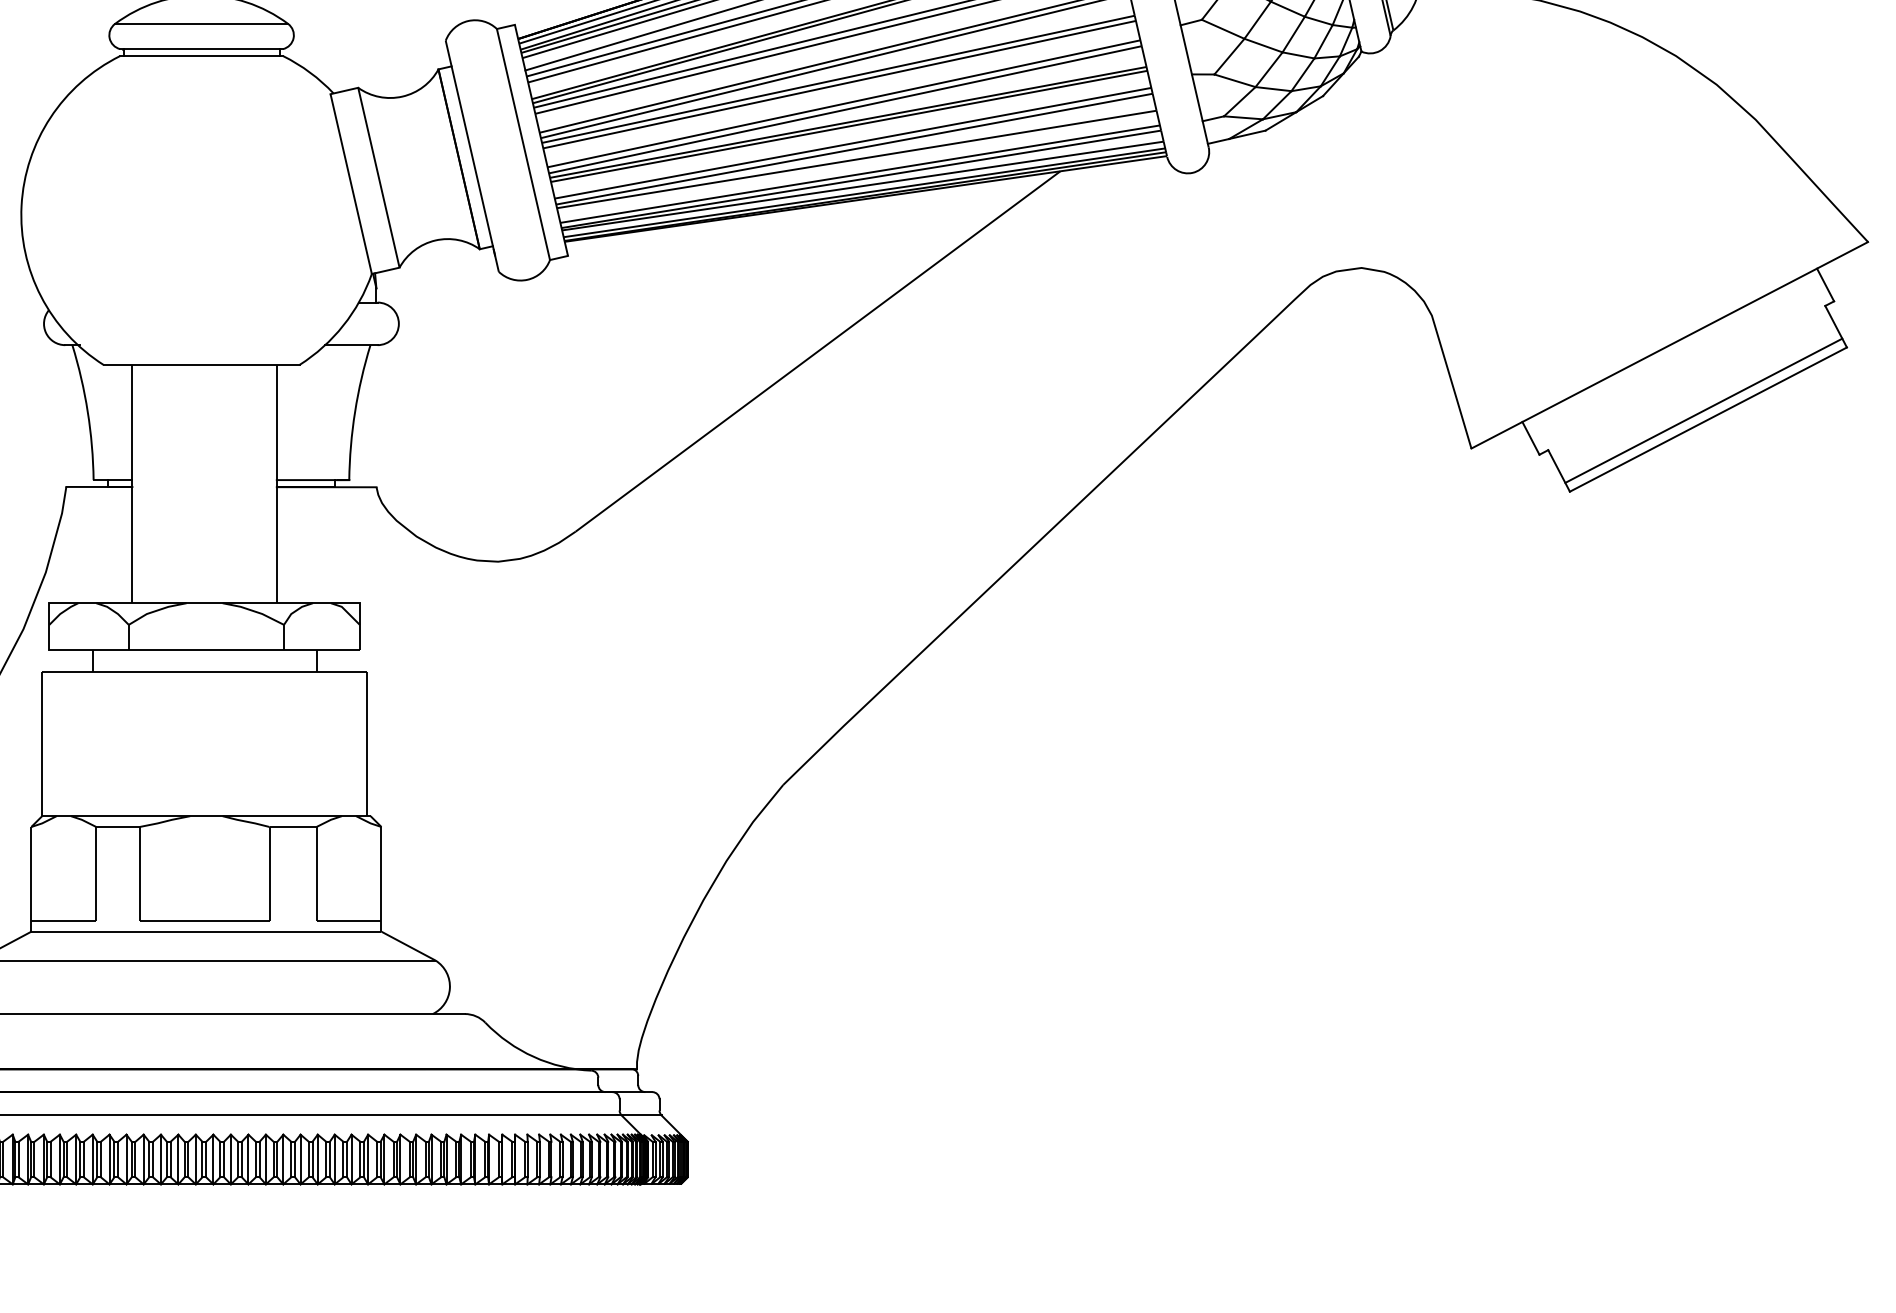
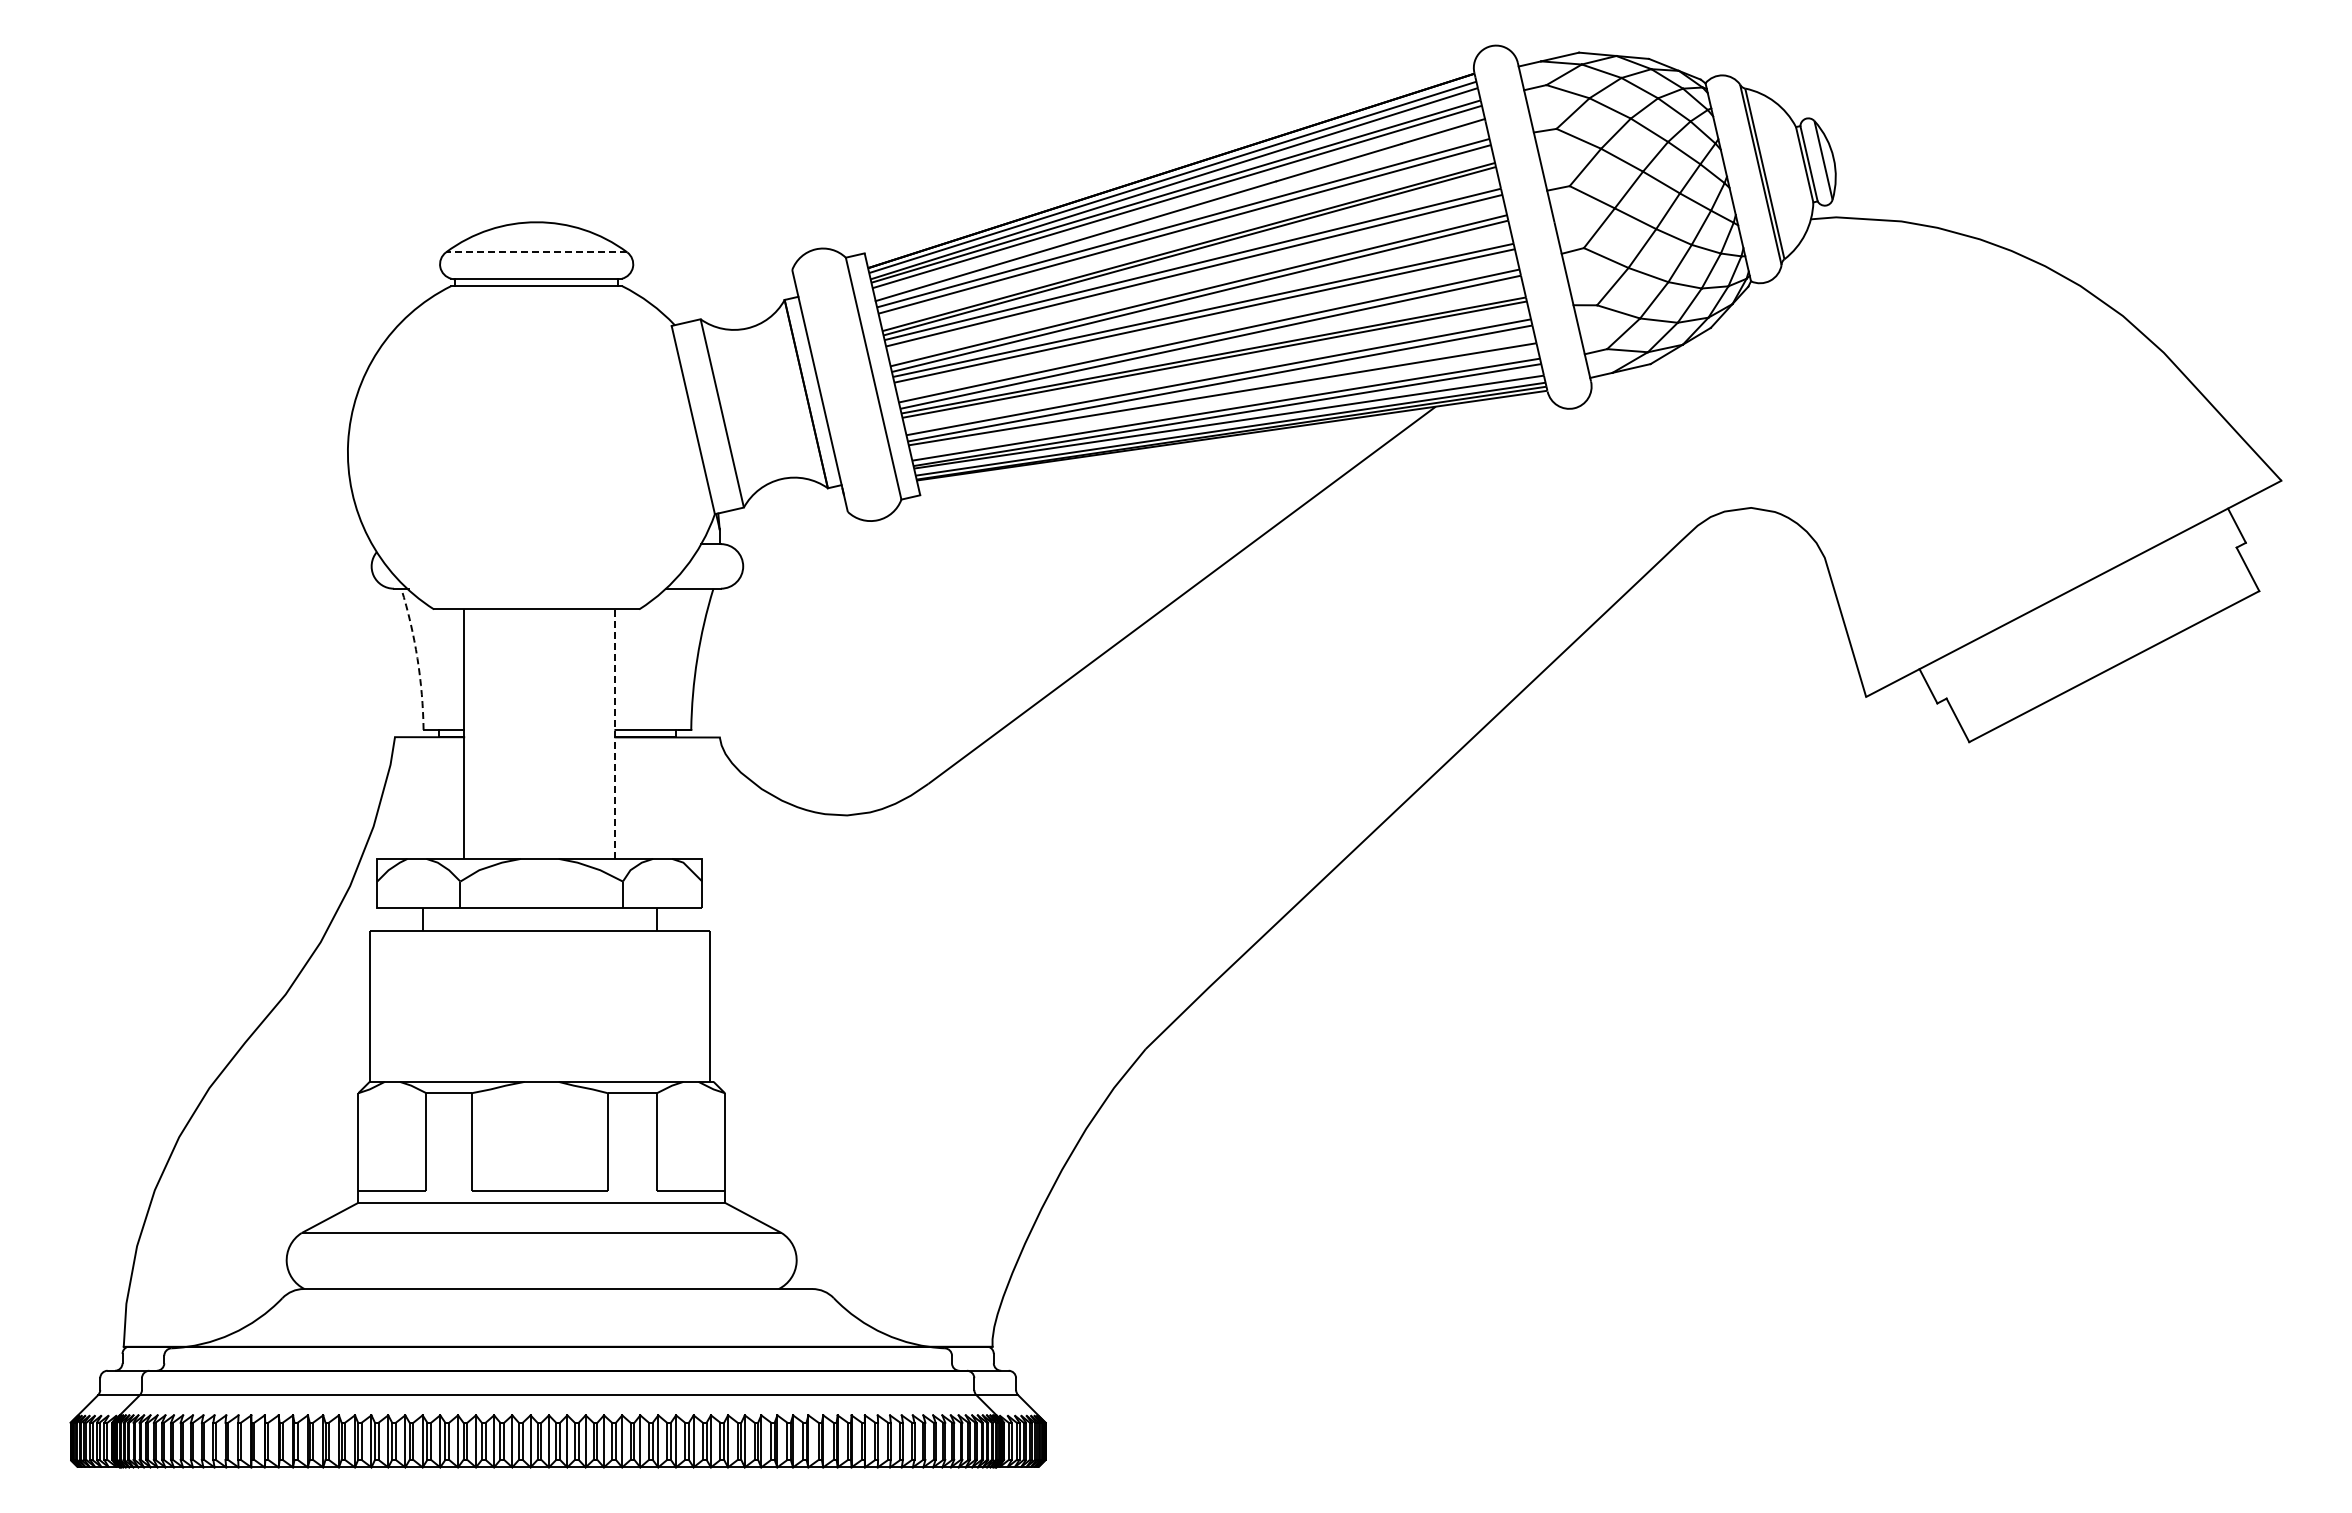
line: (201, 24) -> (536, 252), solid -> dashed
line: (1703, 409) -> (2109, 656), removed
arc: (87, 411) -> (417, 658), solid -> dashed
line: (276, 484) -> (615, 734), solid -> dashed

